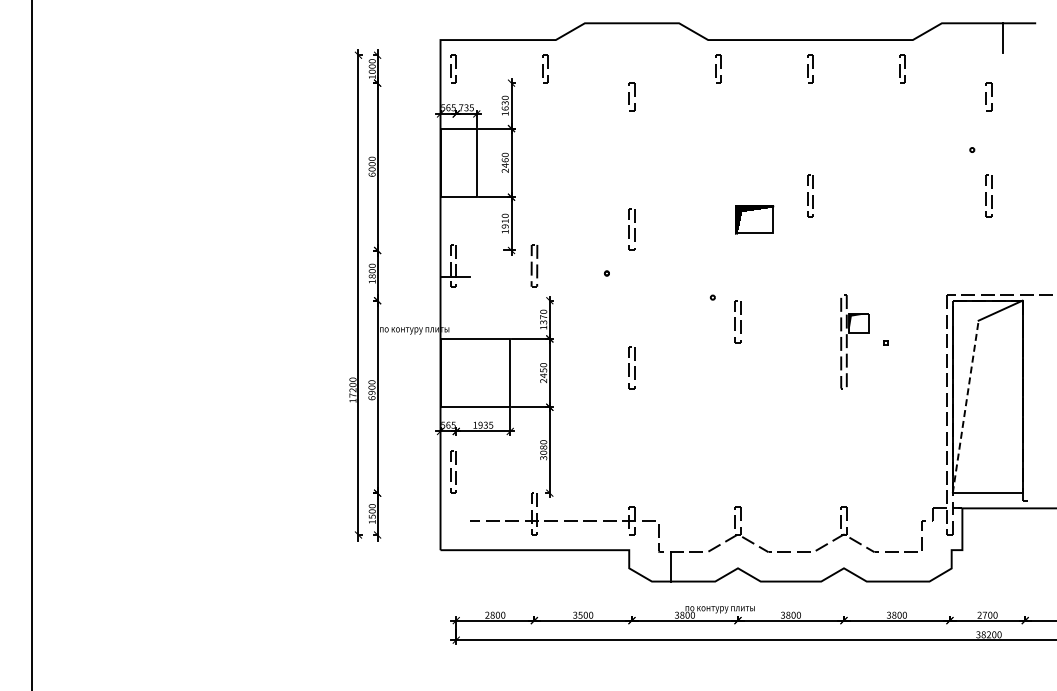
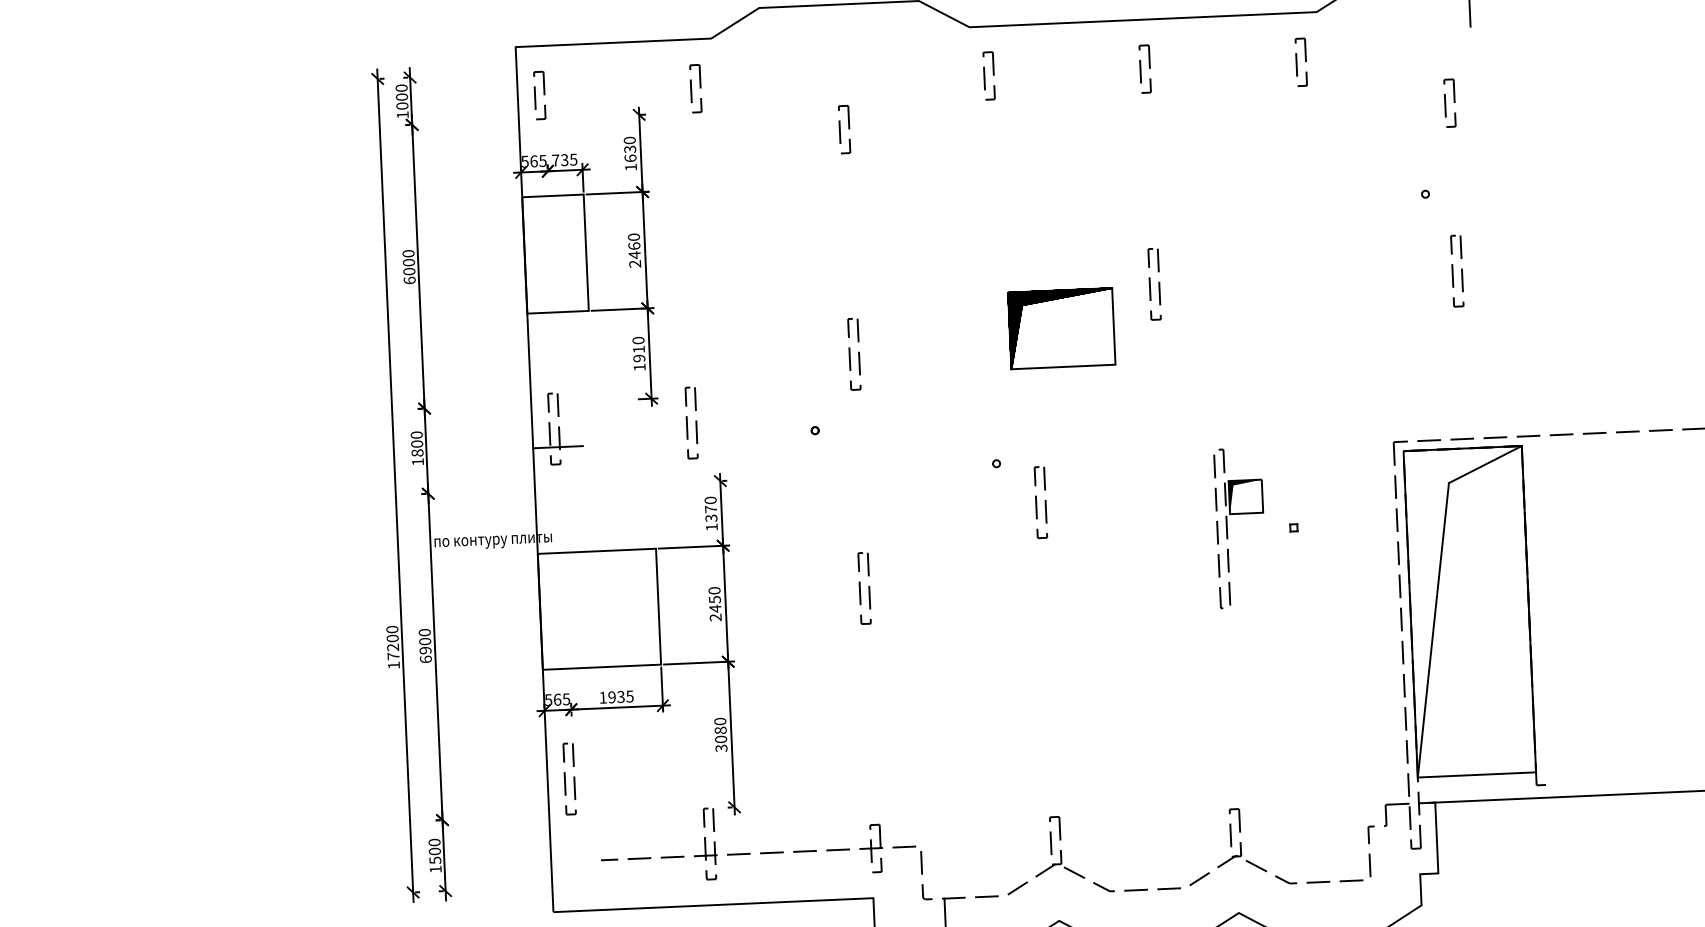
part: (754, 219) -> (1061, 328), size x1.67
line: (965, 406) -> (1433, 629), dashed -> solid

